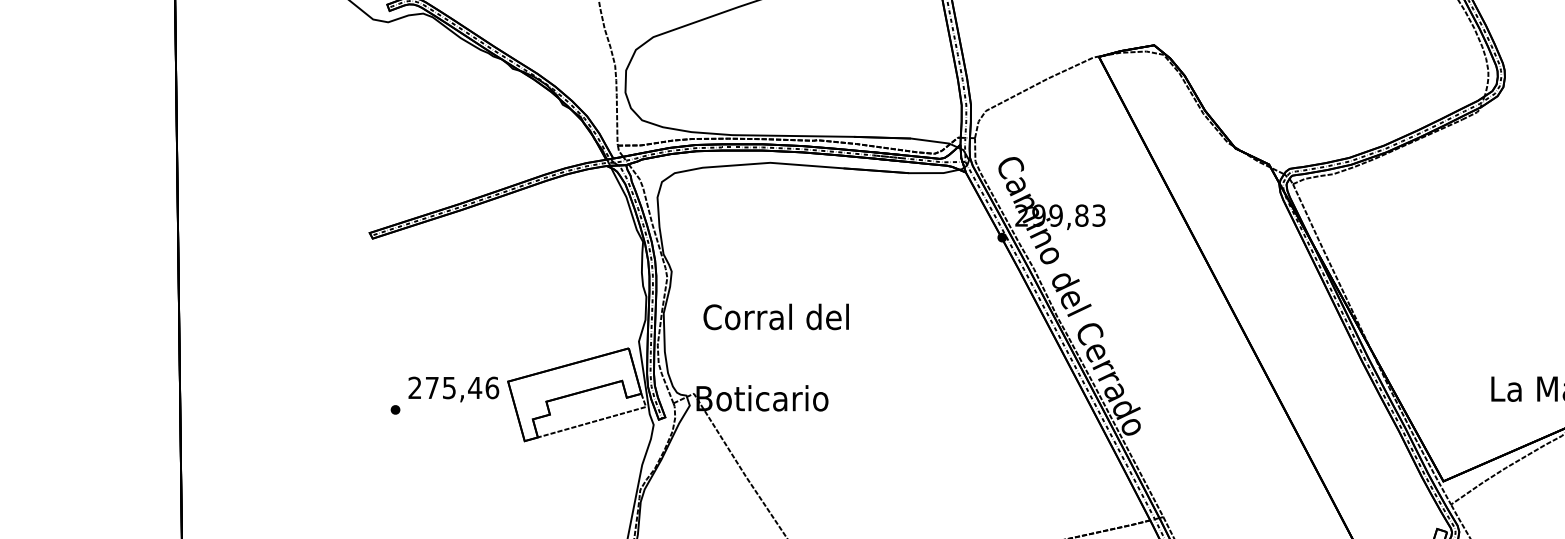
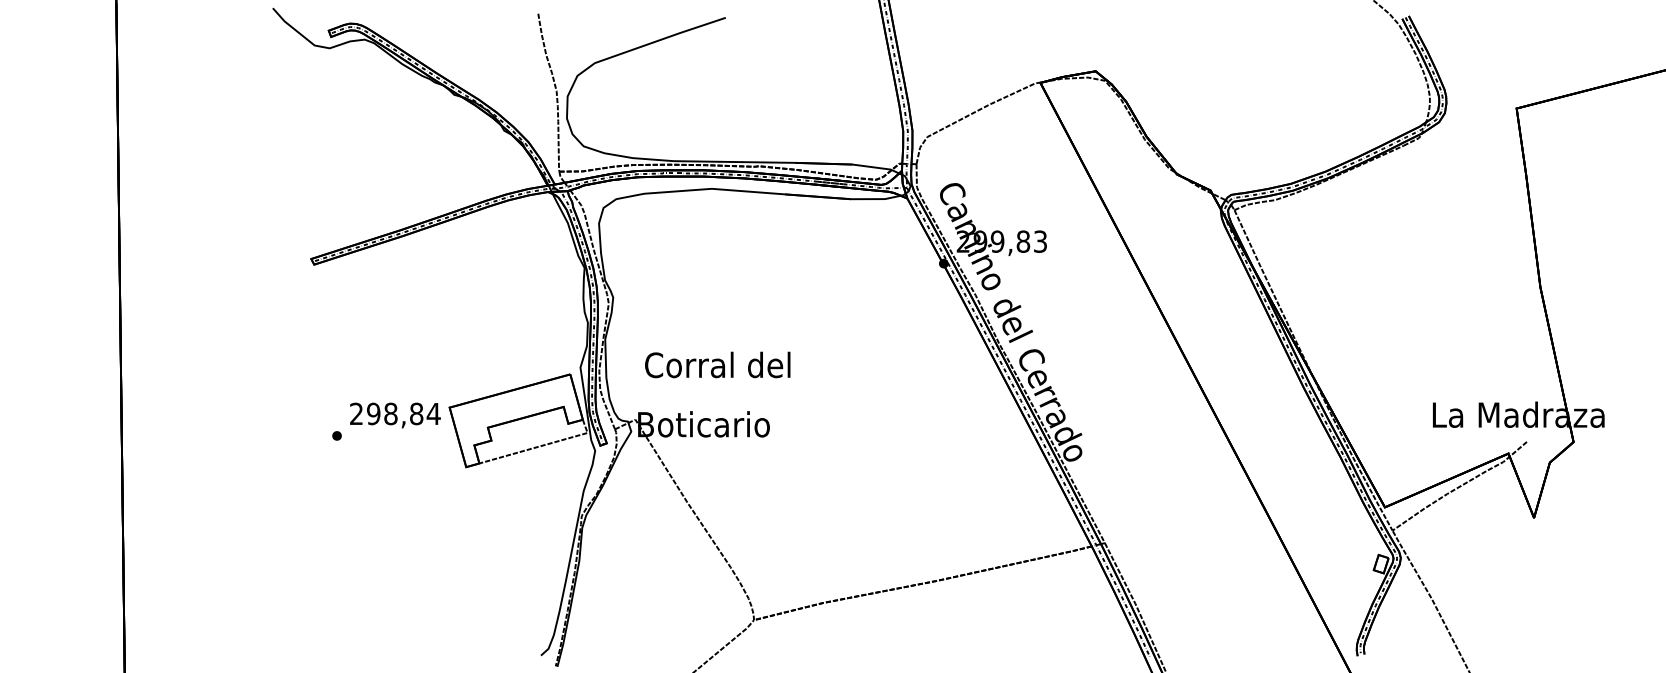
text: (775, 316) -> (717, 364), moved
text: (461, 387) -> (403, 413), 275,46 -> 298,84

